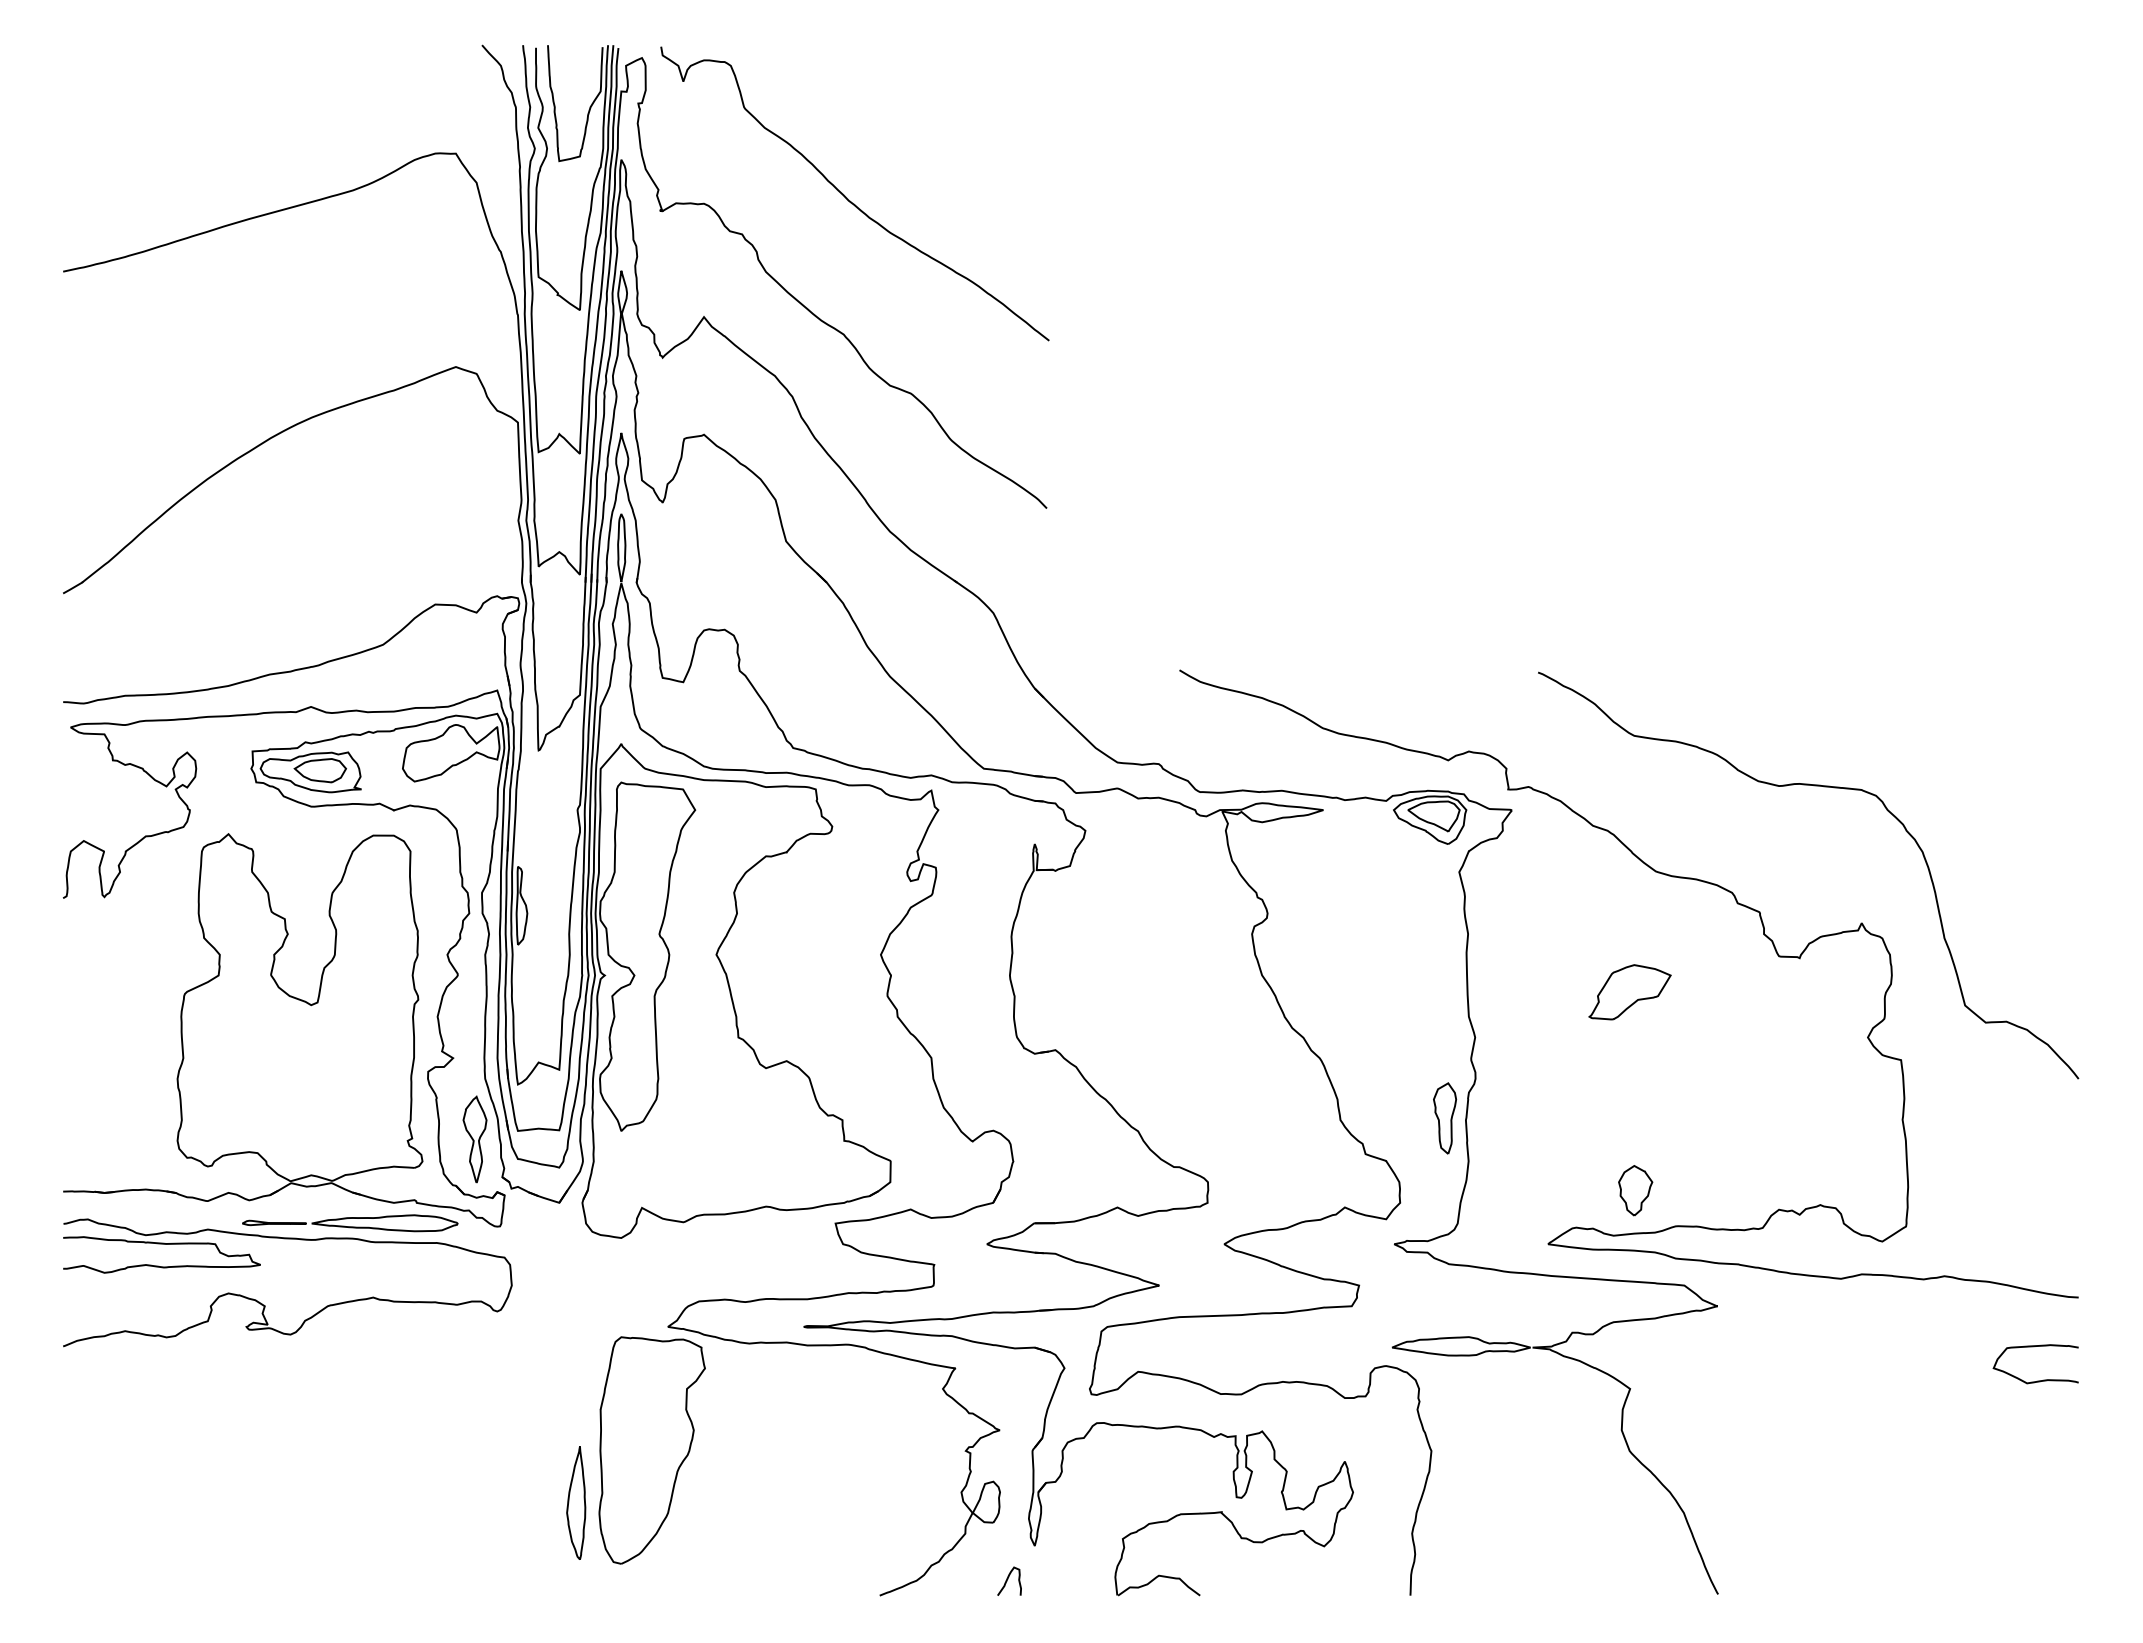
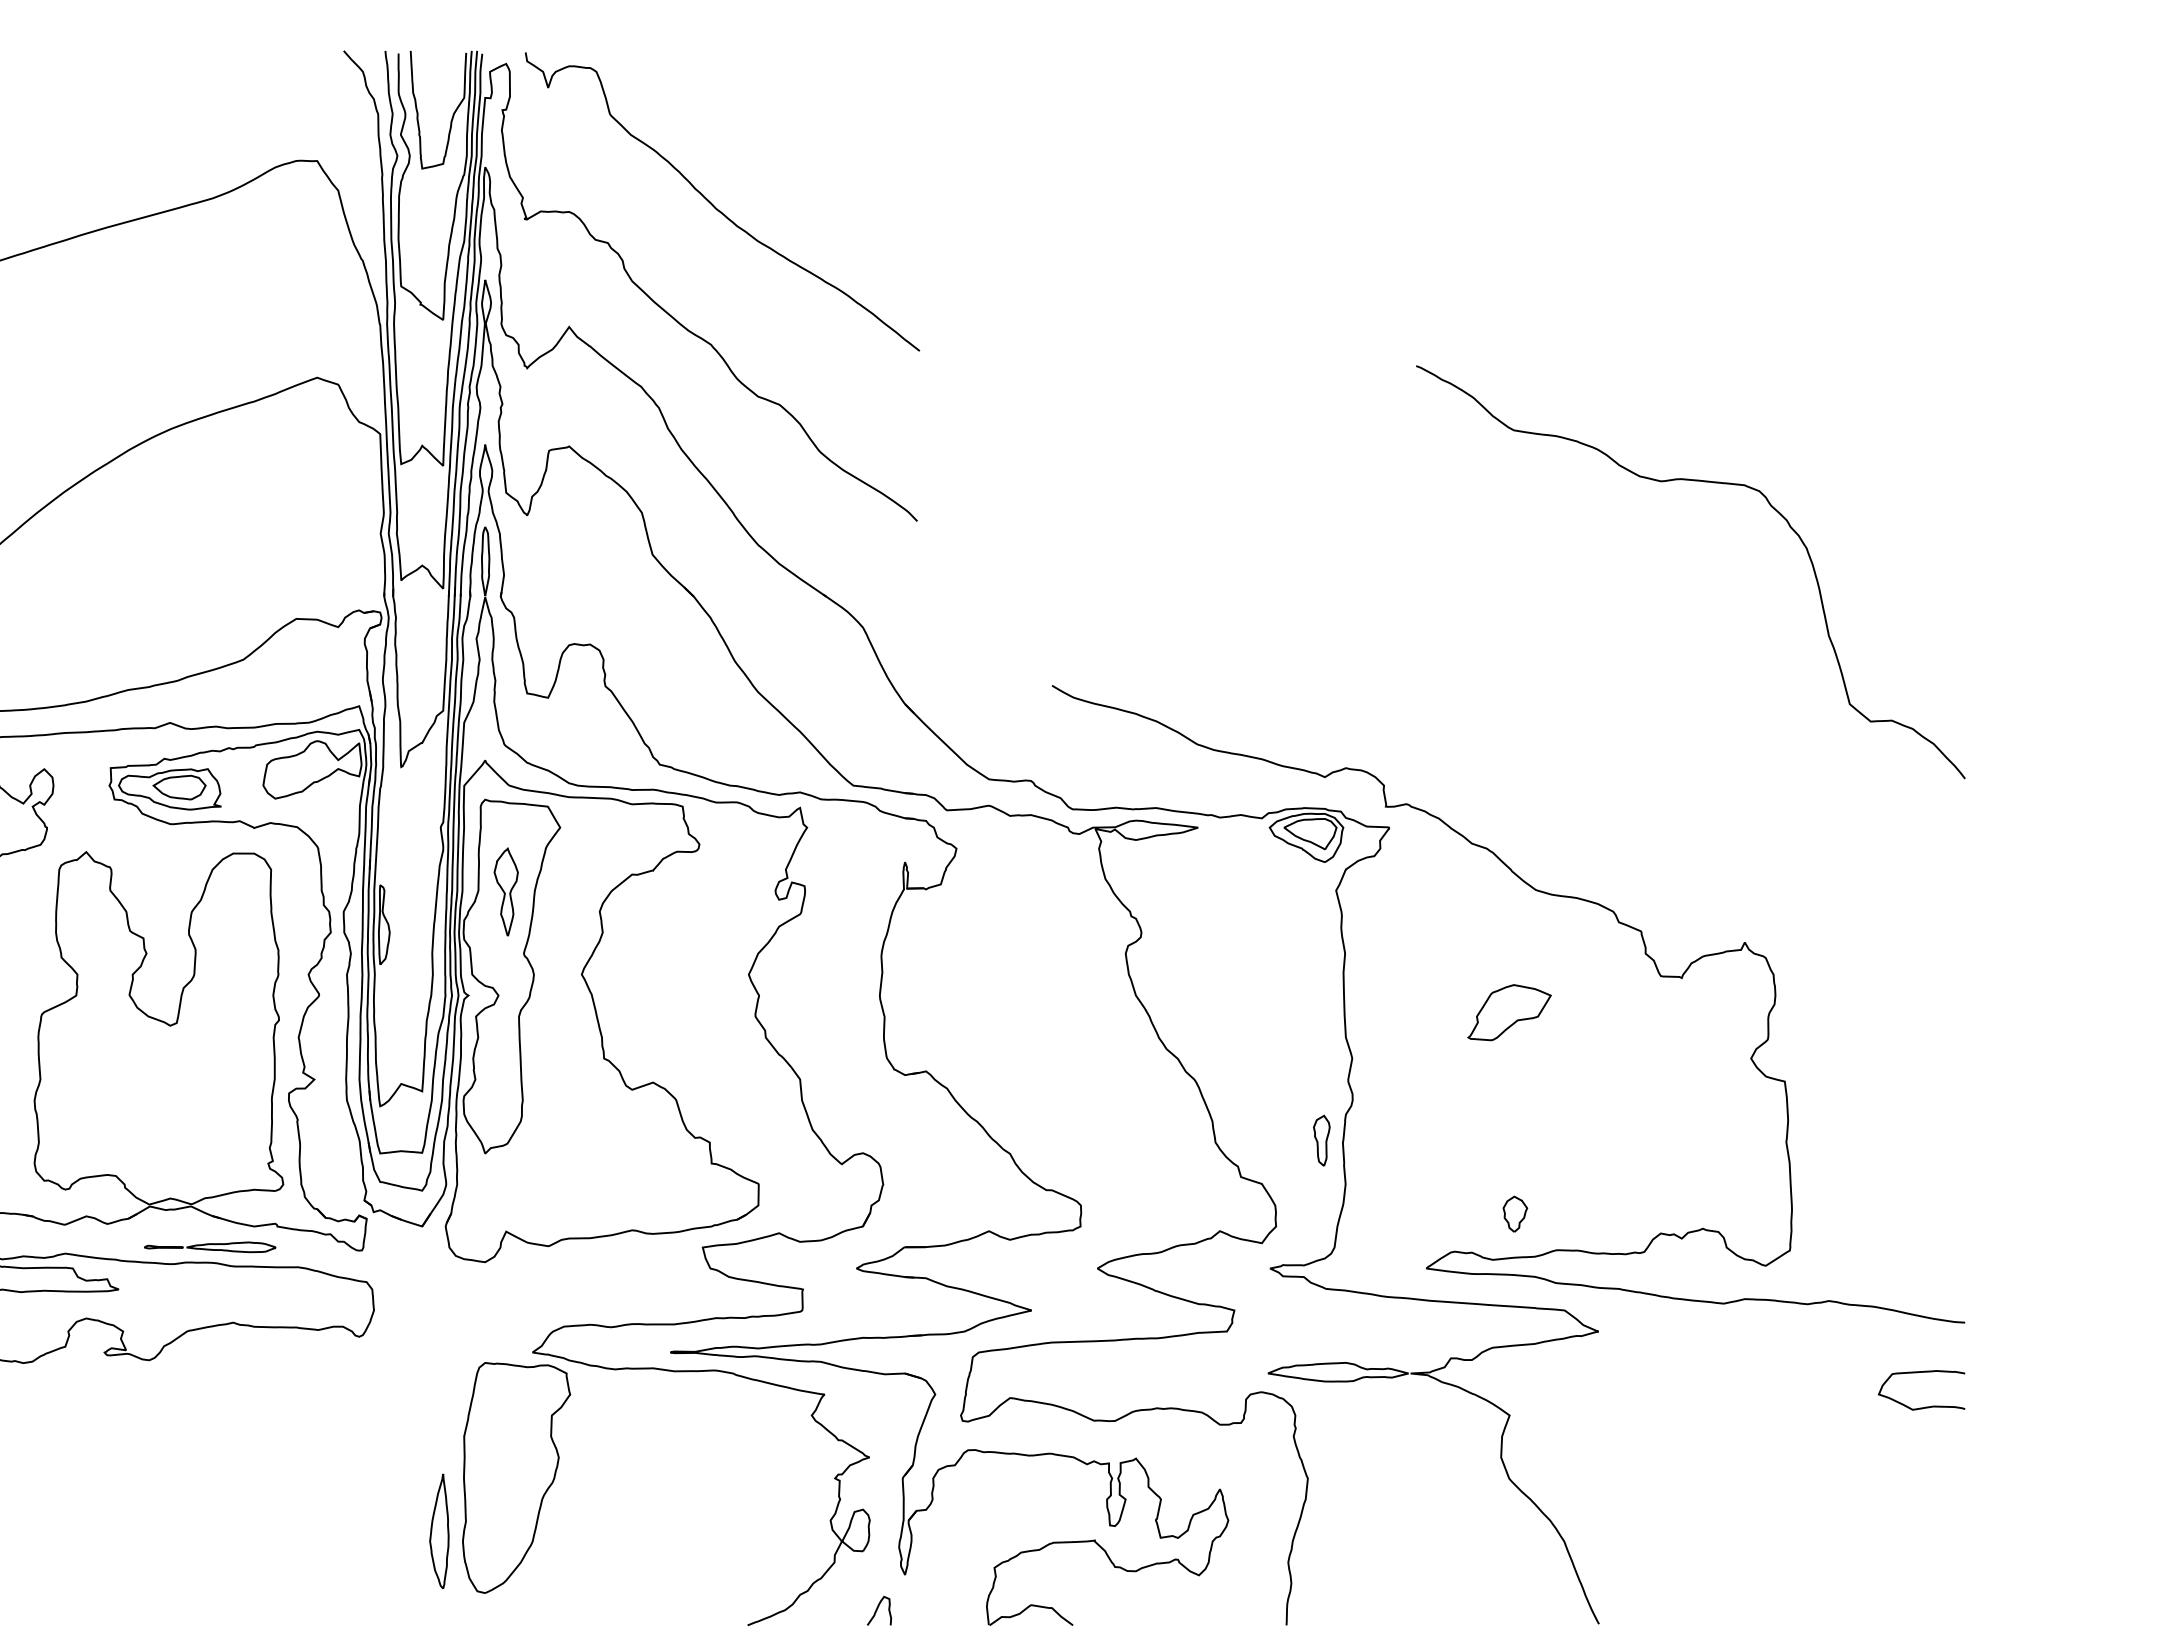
curve: (1814, 786) -> (1696, 481), moved
part: (1445, 1118) -> (1322, 1140), size x0.7
part: (474, 1139) -> (505, 892), moved
part: (1635, 1190) -> (1515, 1213), size x0.7
part: (350, 1223) -> (210, 1247), size x0.6

